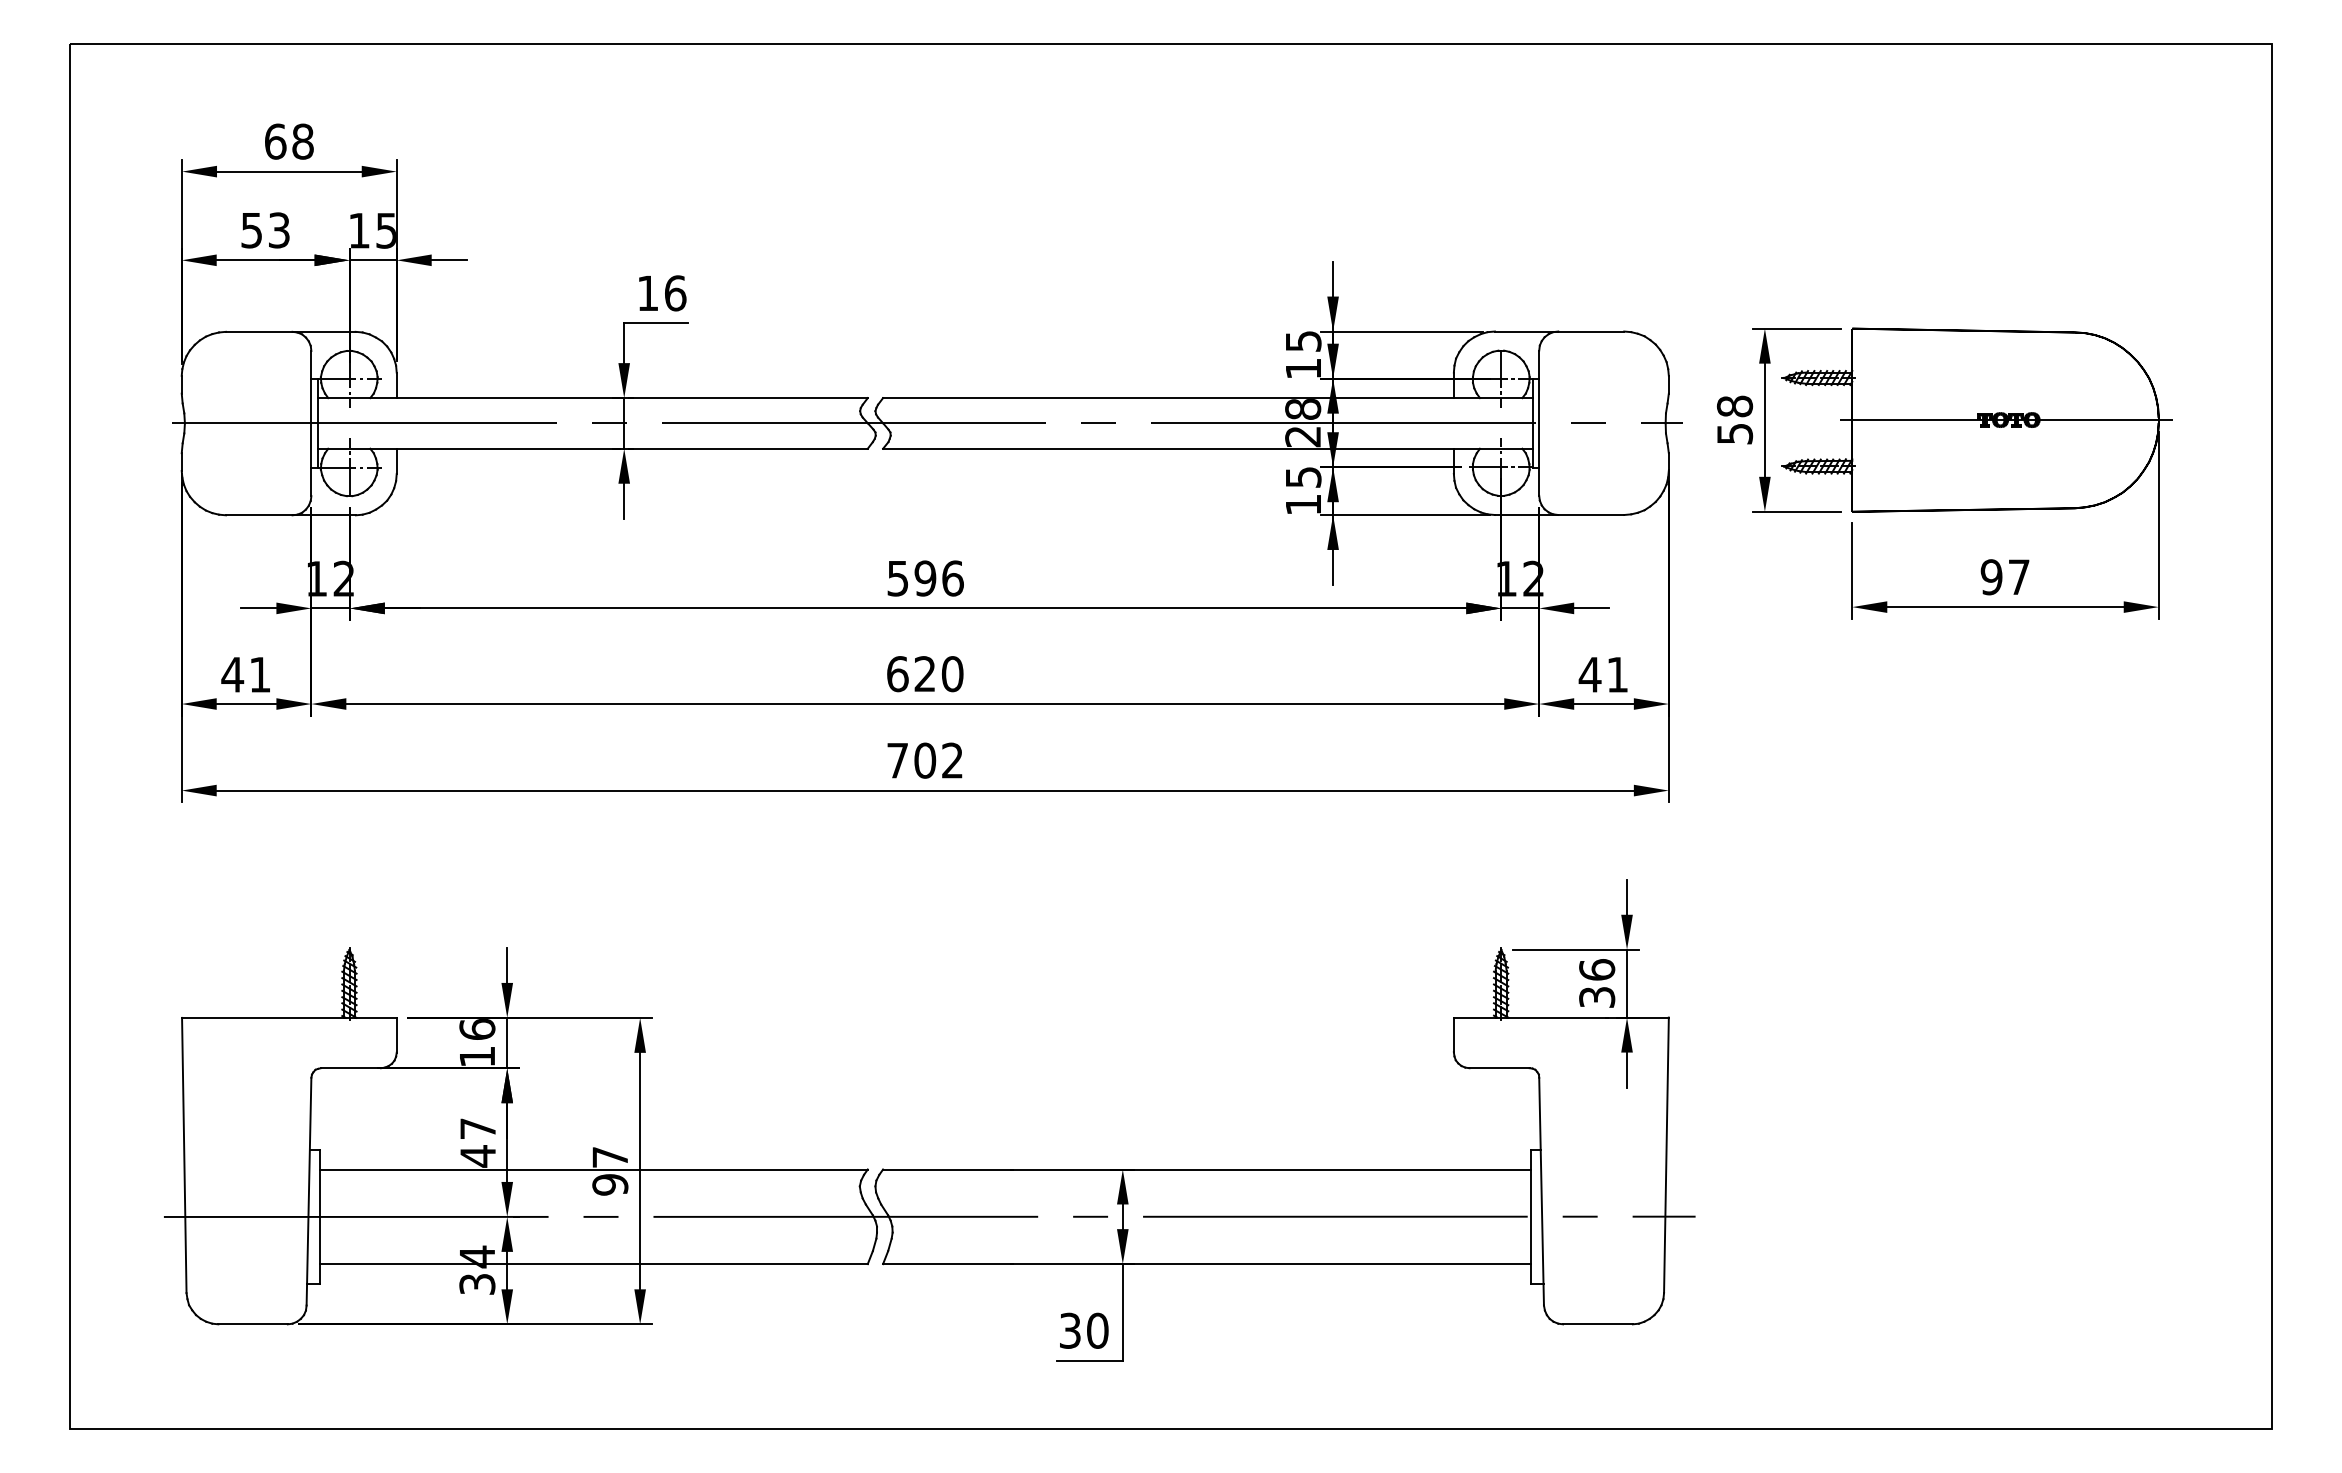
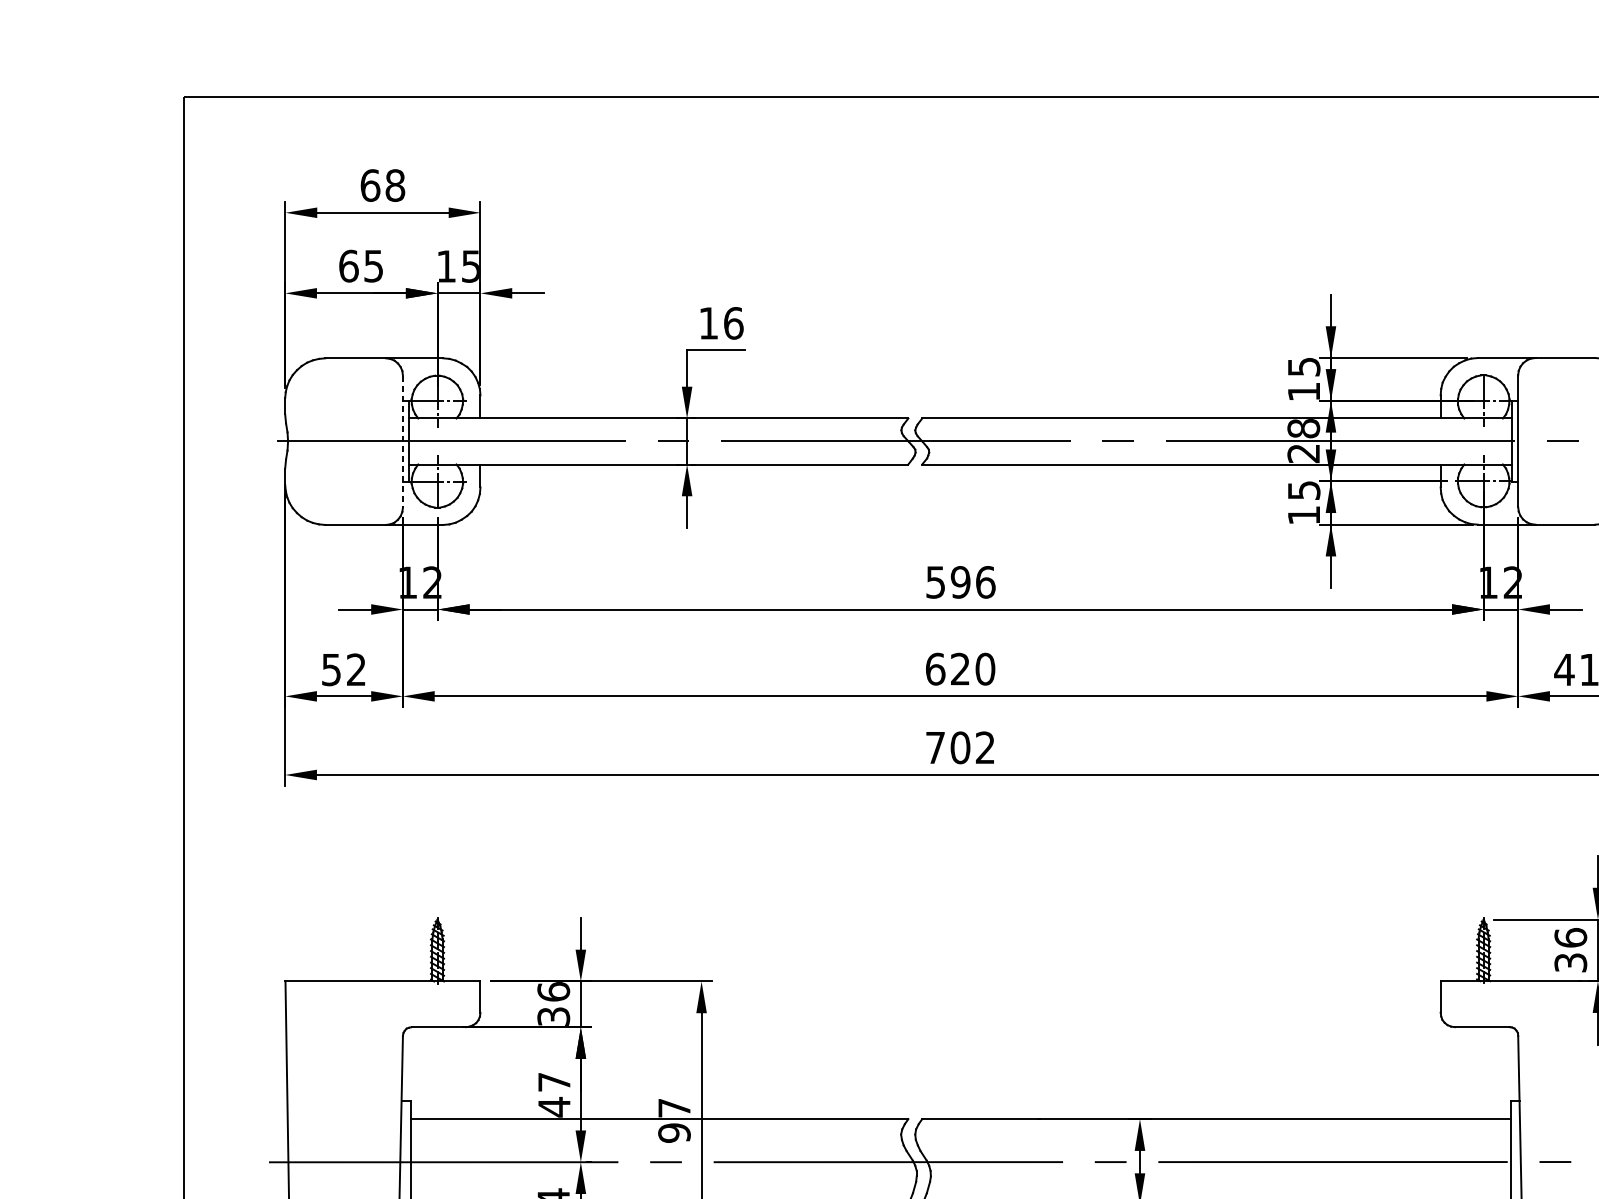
text: (265, 230) -> (361, 266), 53 -> 65
line: (311, 423) -> (403, 441), solid -> dashed
text: (245, 674) -> (343, 669), 41 -> 52
text: (477, 1056) -> (553, 1016), 16 -> 36

